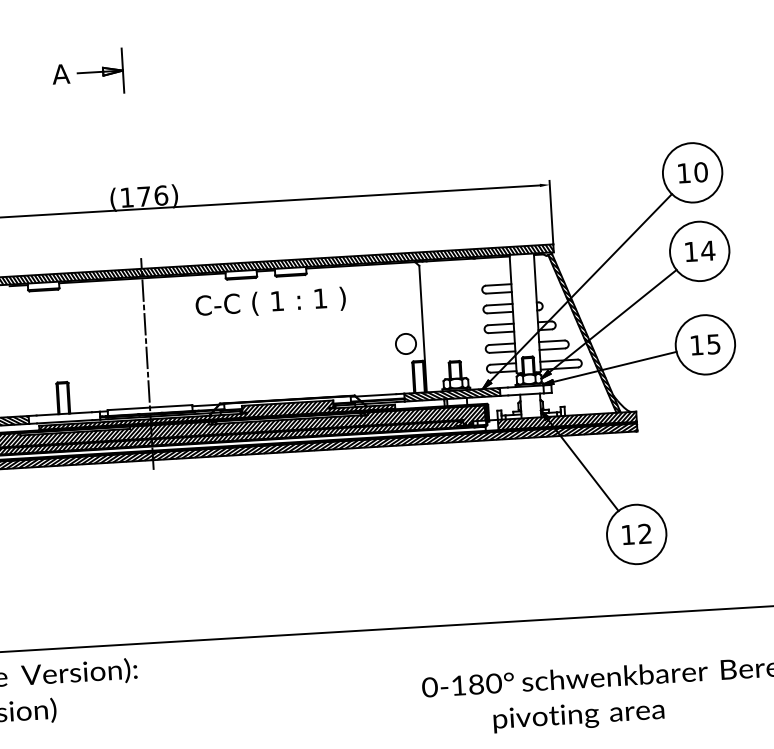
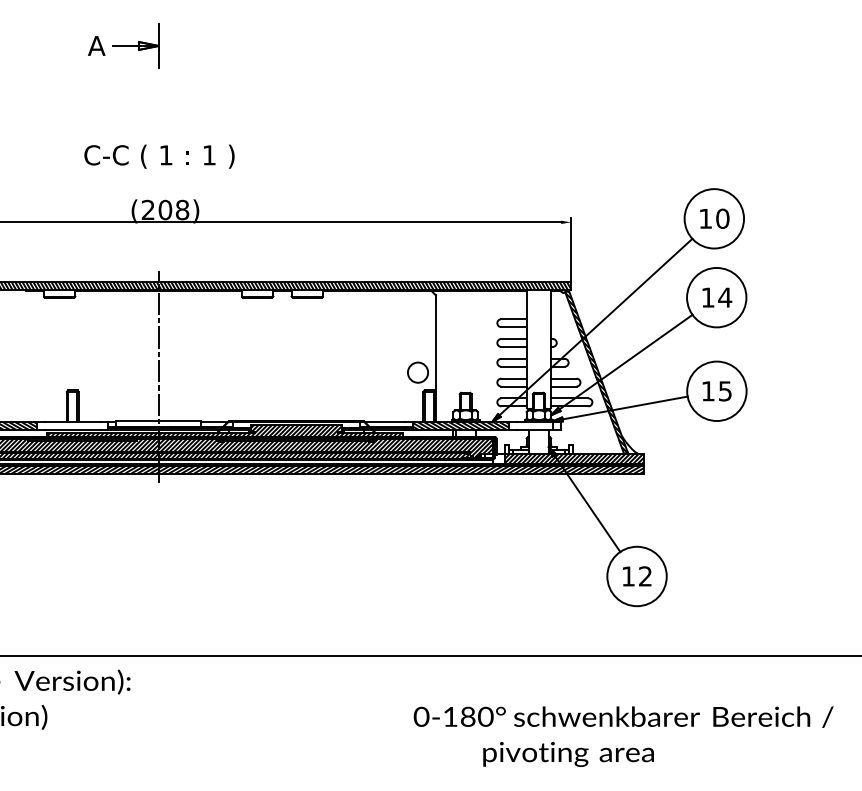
part: (87, 72) -> (123, 45), moved
text: (144, 196) -> (165, 209), (176) -> (208)
text: (270, 302) -> (159, 156), moved

